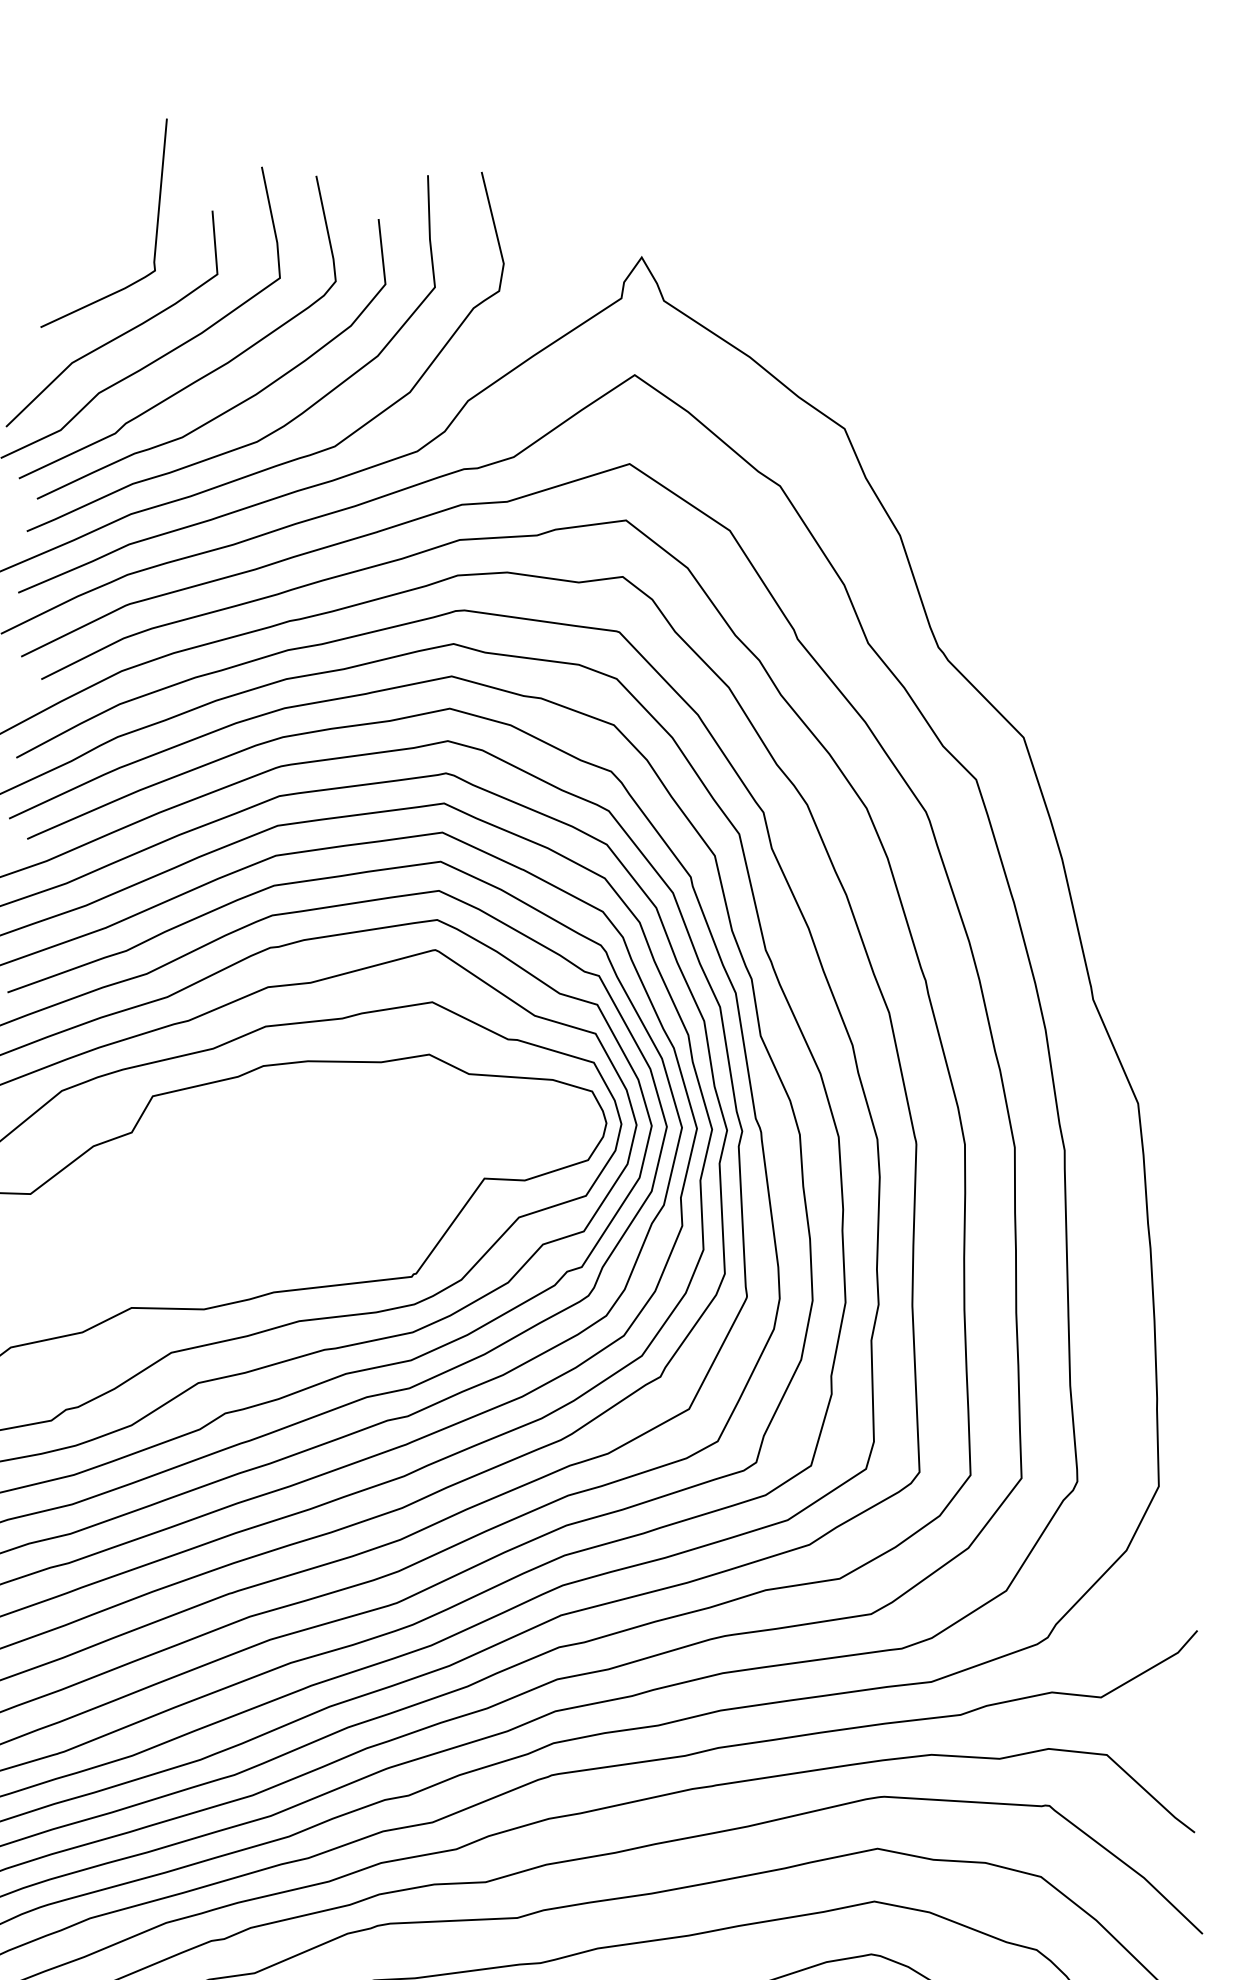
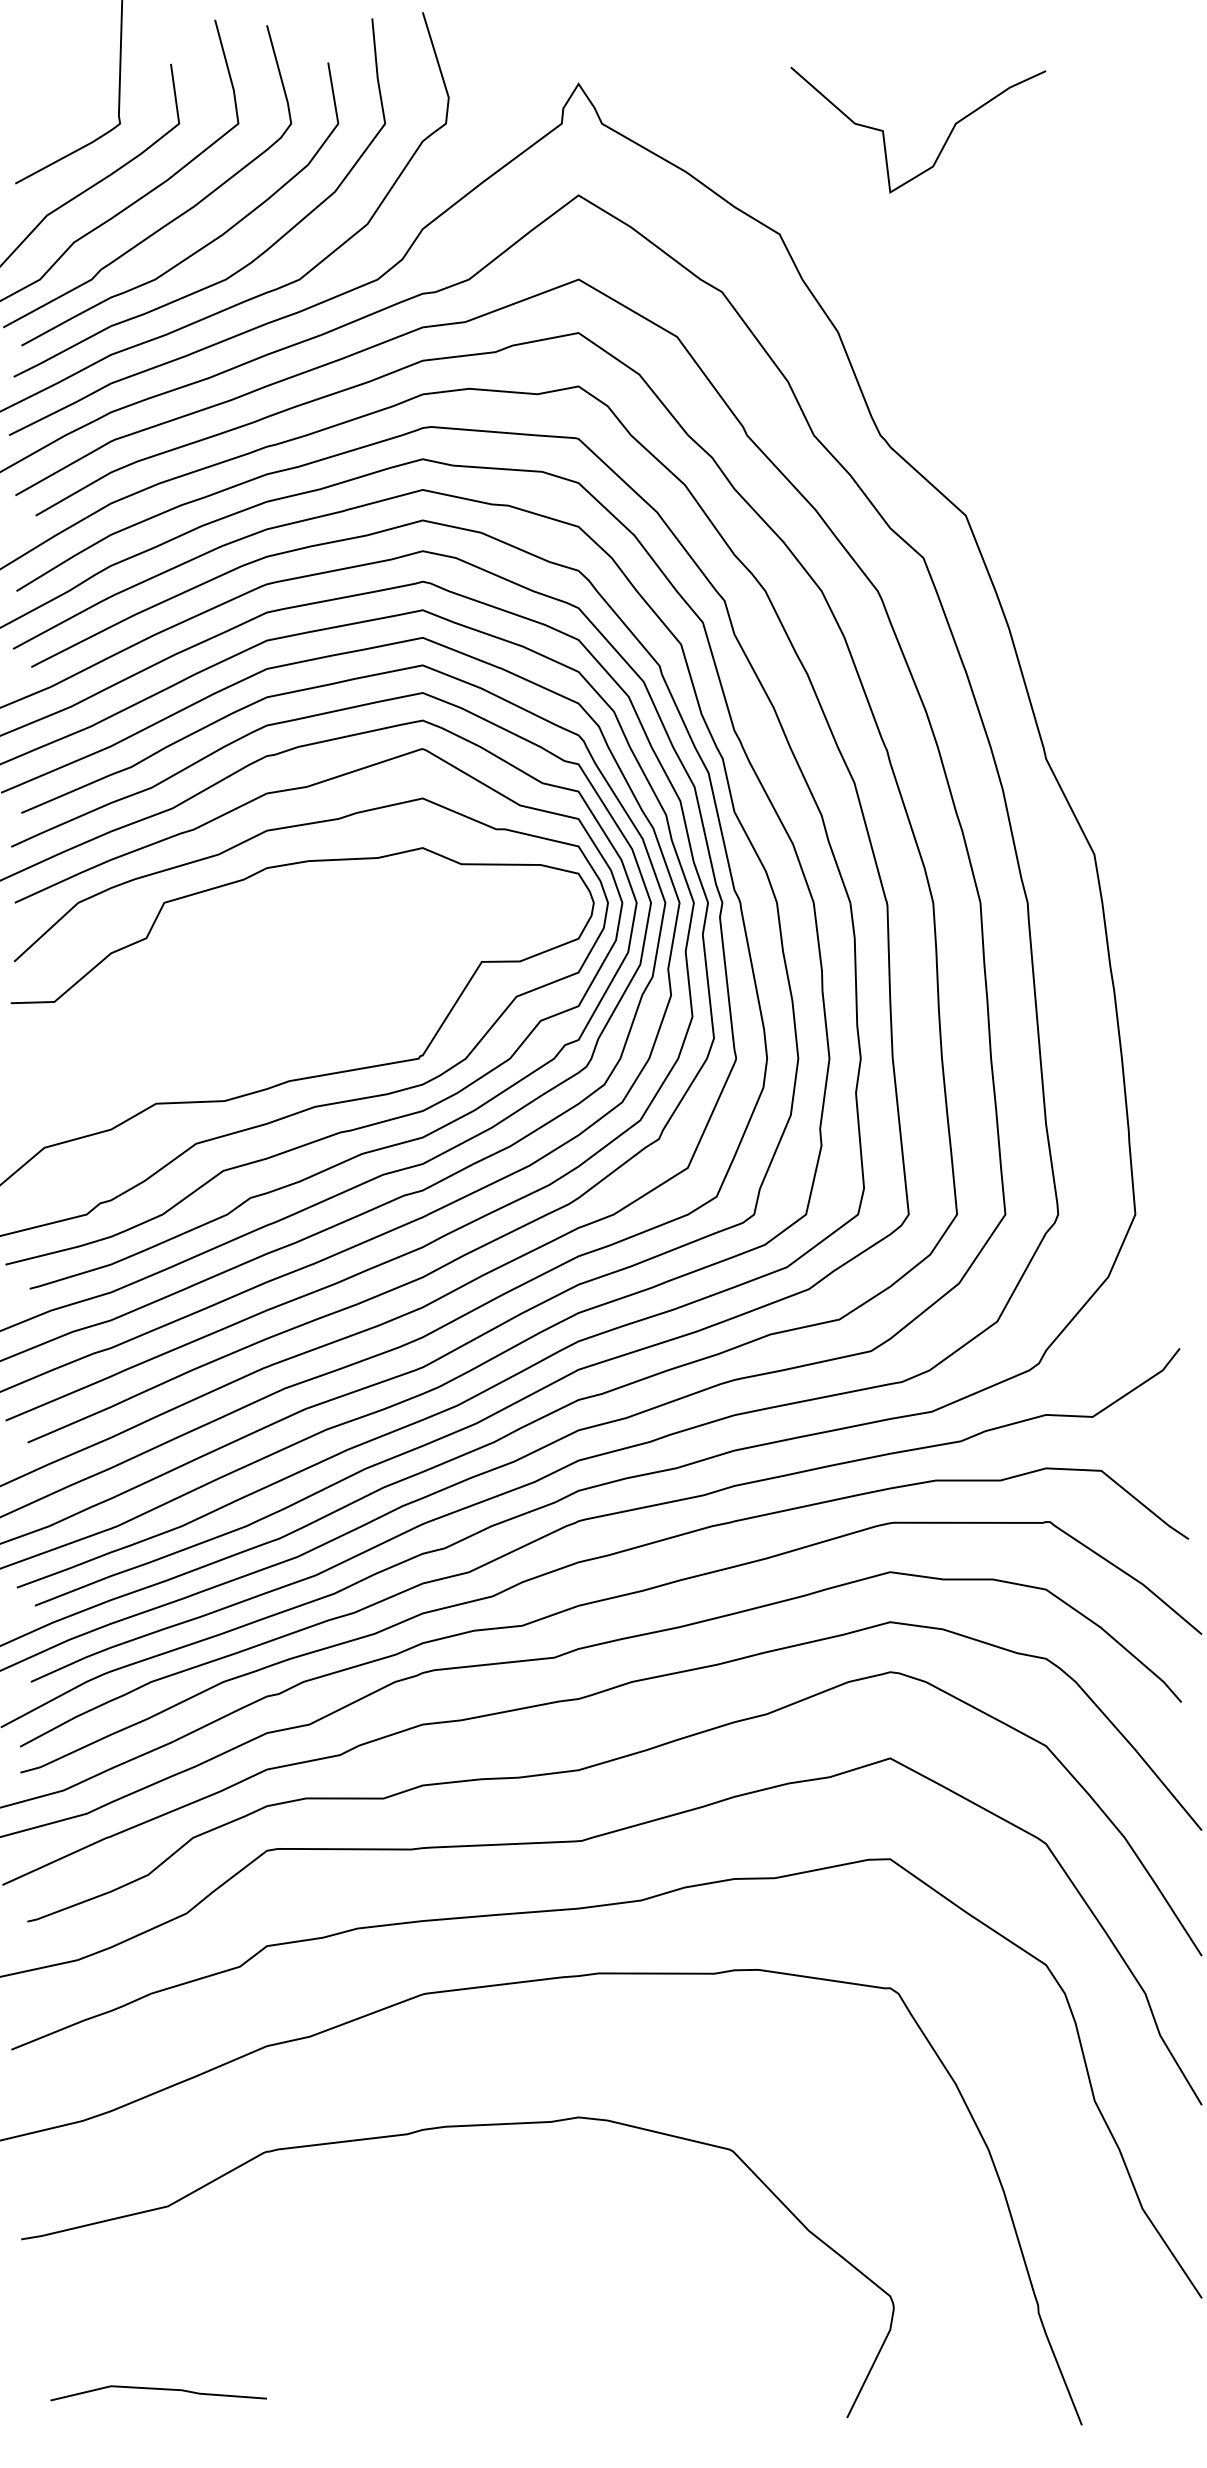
curve: (1024, 342) -> (944, 142), added

